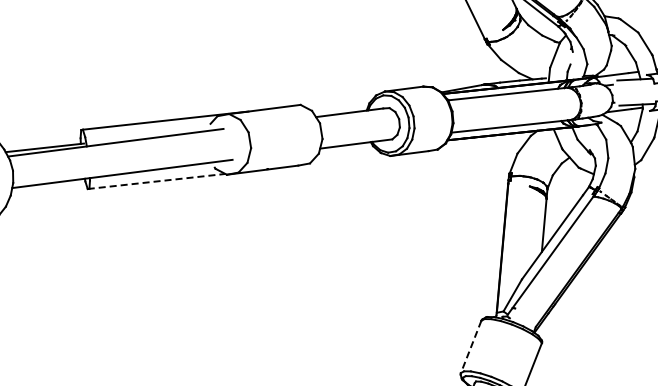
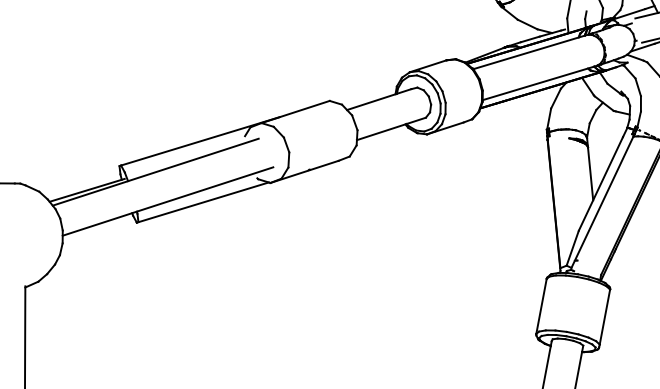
line: (157, 181) -> (203, 202), dashed -> solid
line: (471, 347) -> (541, 306), dashed -> solid

